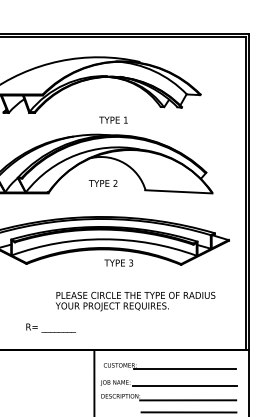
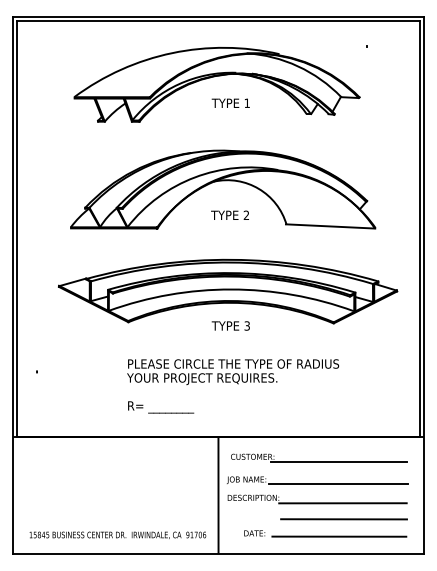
text: (113, 119) -> (230, 102), moved
text: (118, 262) -> (230, 325), moved
text: (135, 301) -> (233, 371), moved

